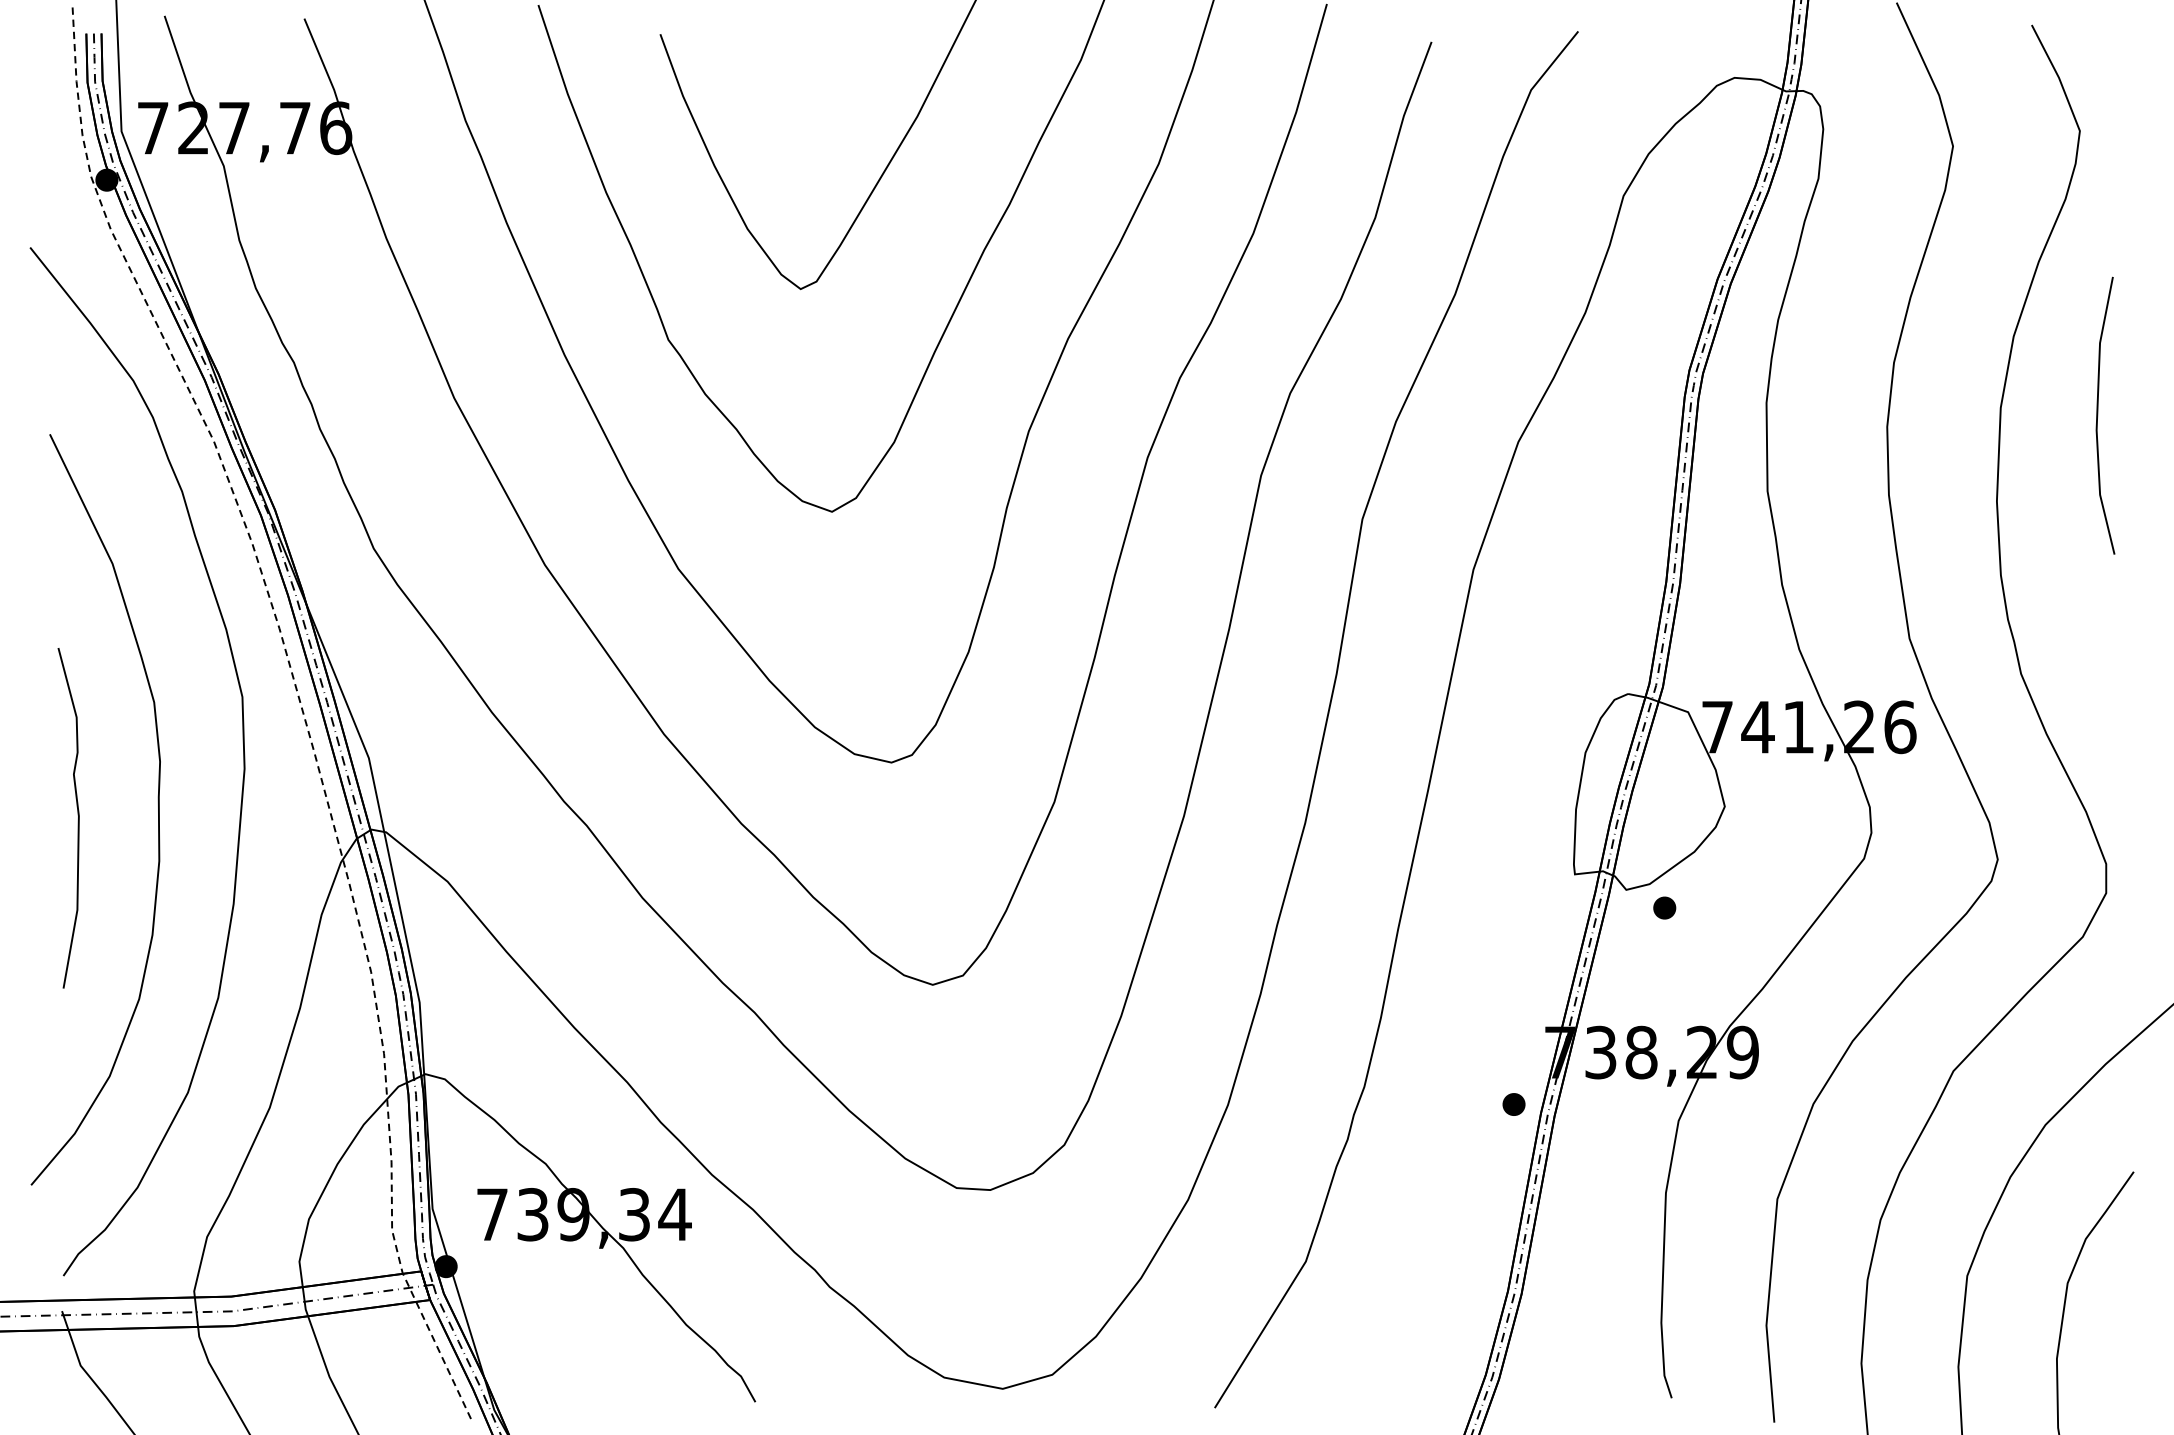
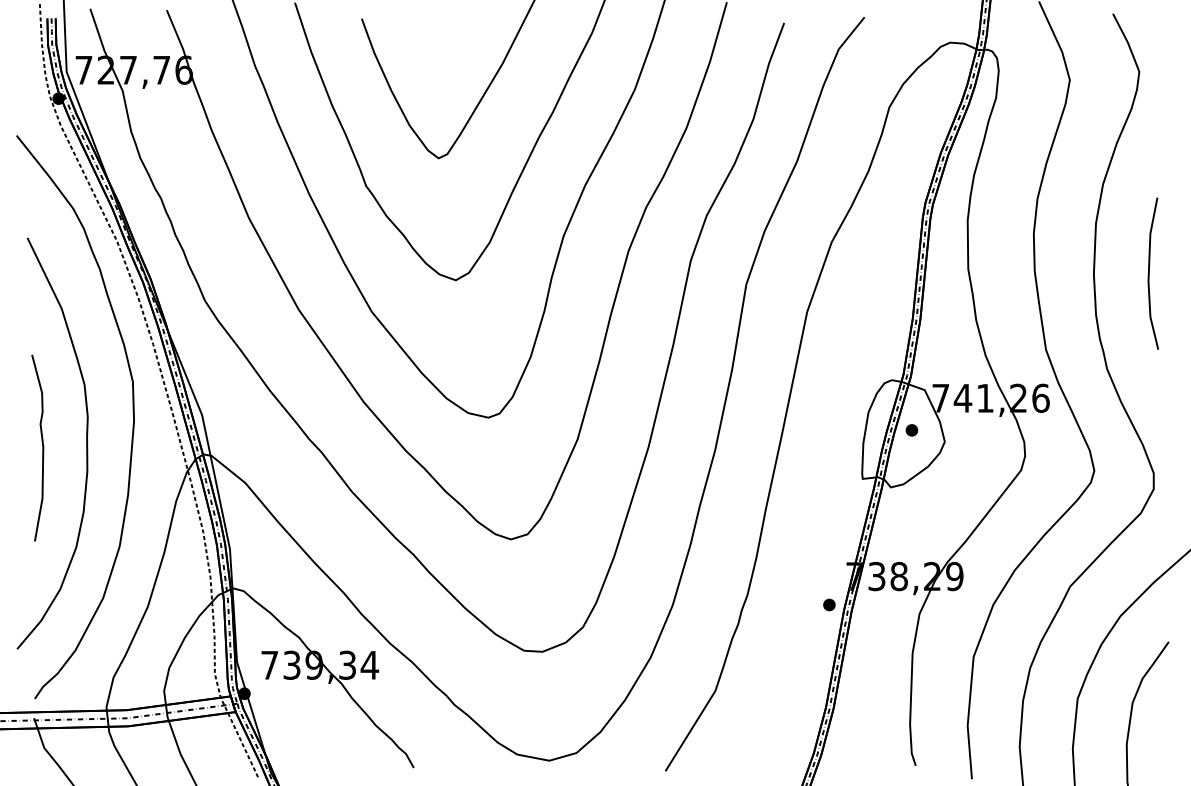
line: (2098, 415) -> (1149, 273), moved
part: (1663, 908) -> (911, 430), moved

